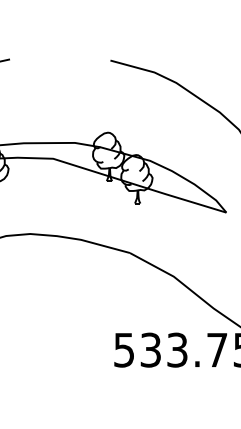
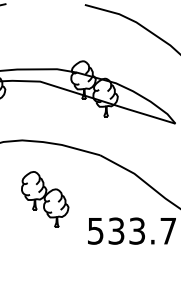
part: (59, 309) -> (45, 199), added

